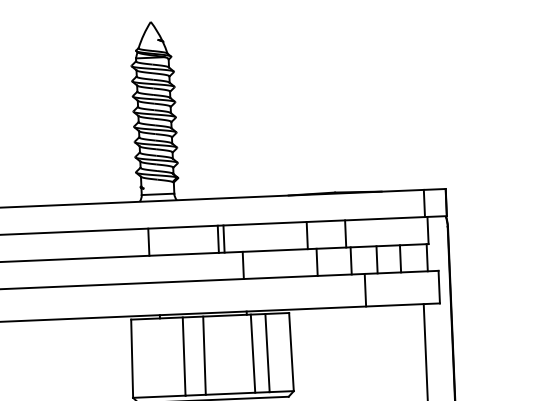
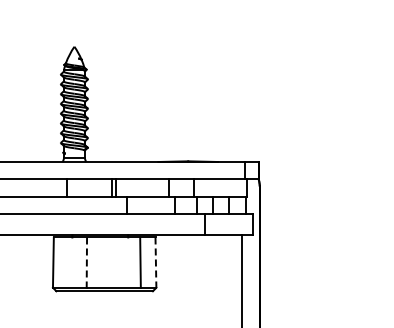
line: (251, 353) -> (130, 262), removed
line: (290, 353) -> (155, 263), solid -> dashed
line: (203, 355) -> (99, 262), removed
line: (183, 357) -> (86, 263), solid -> dashed

